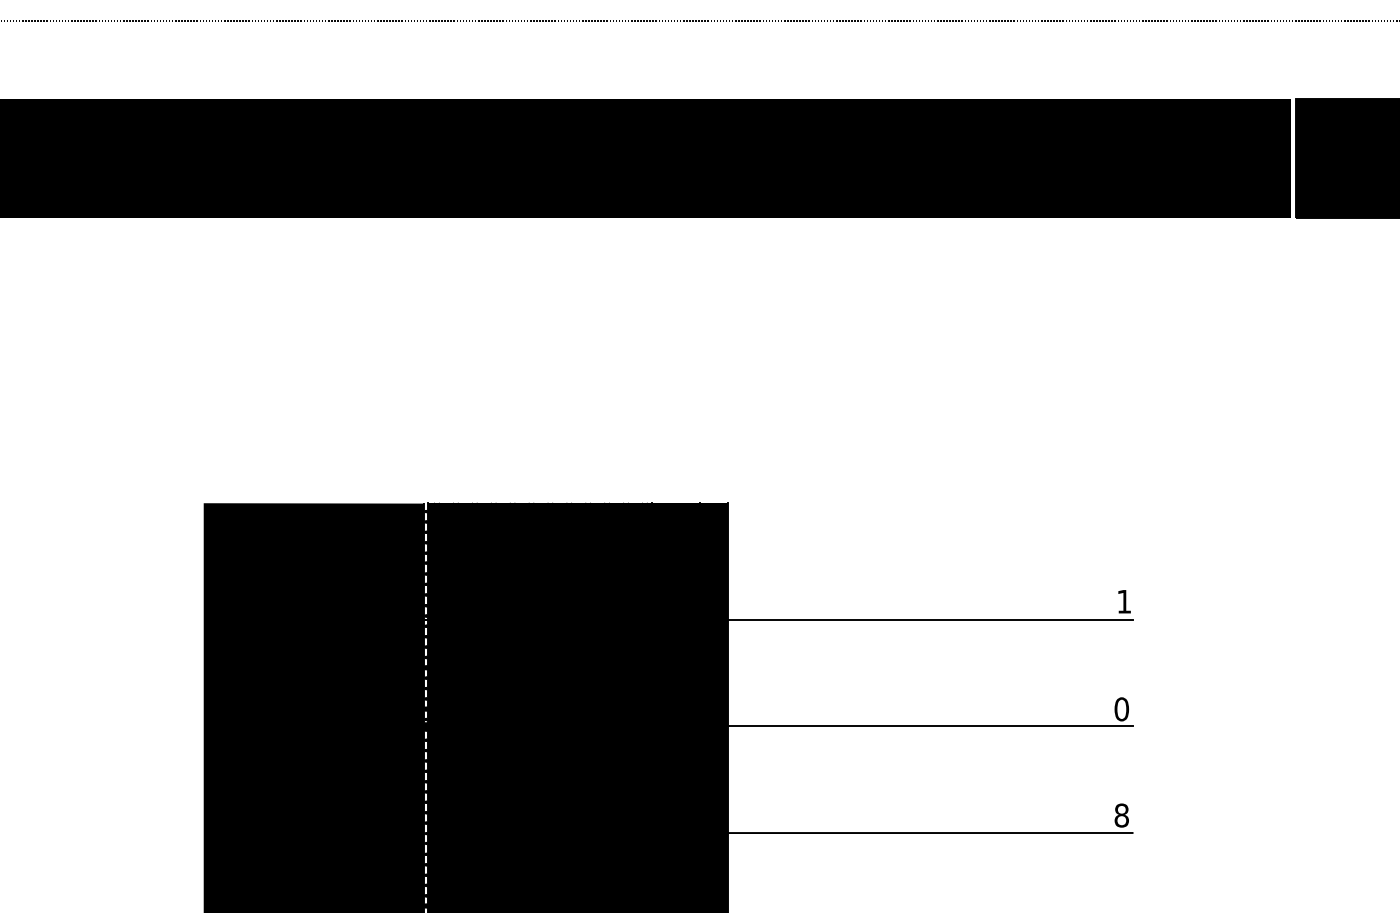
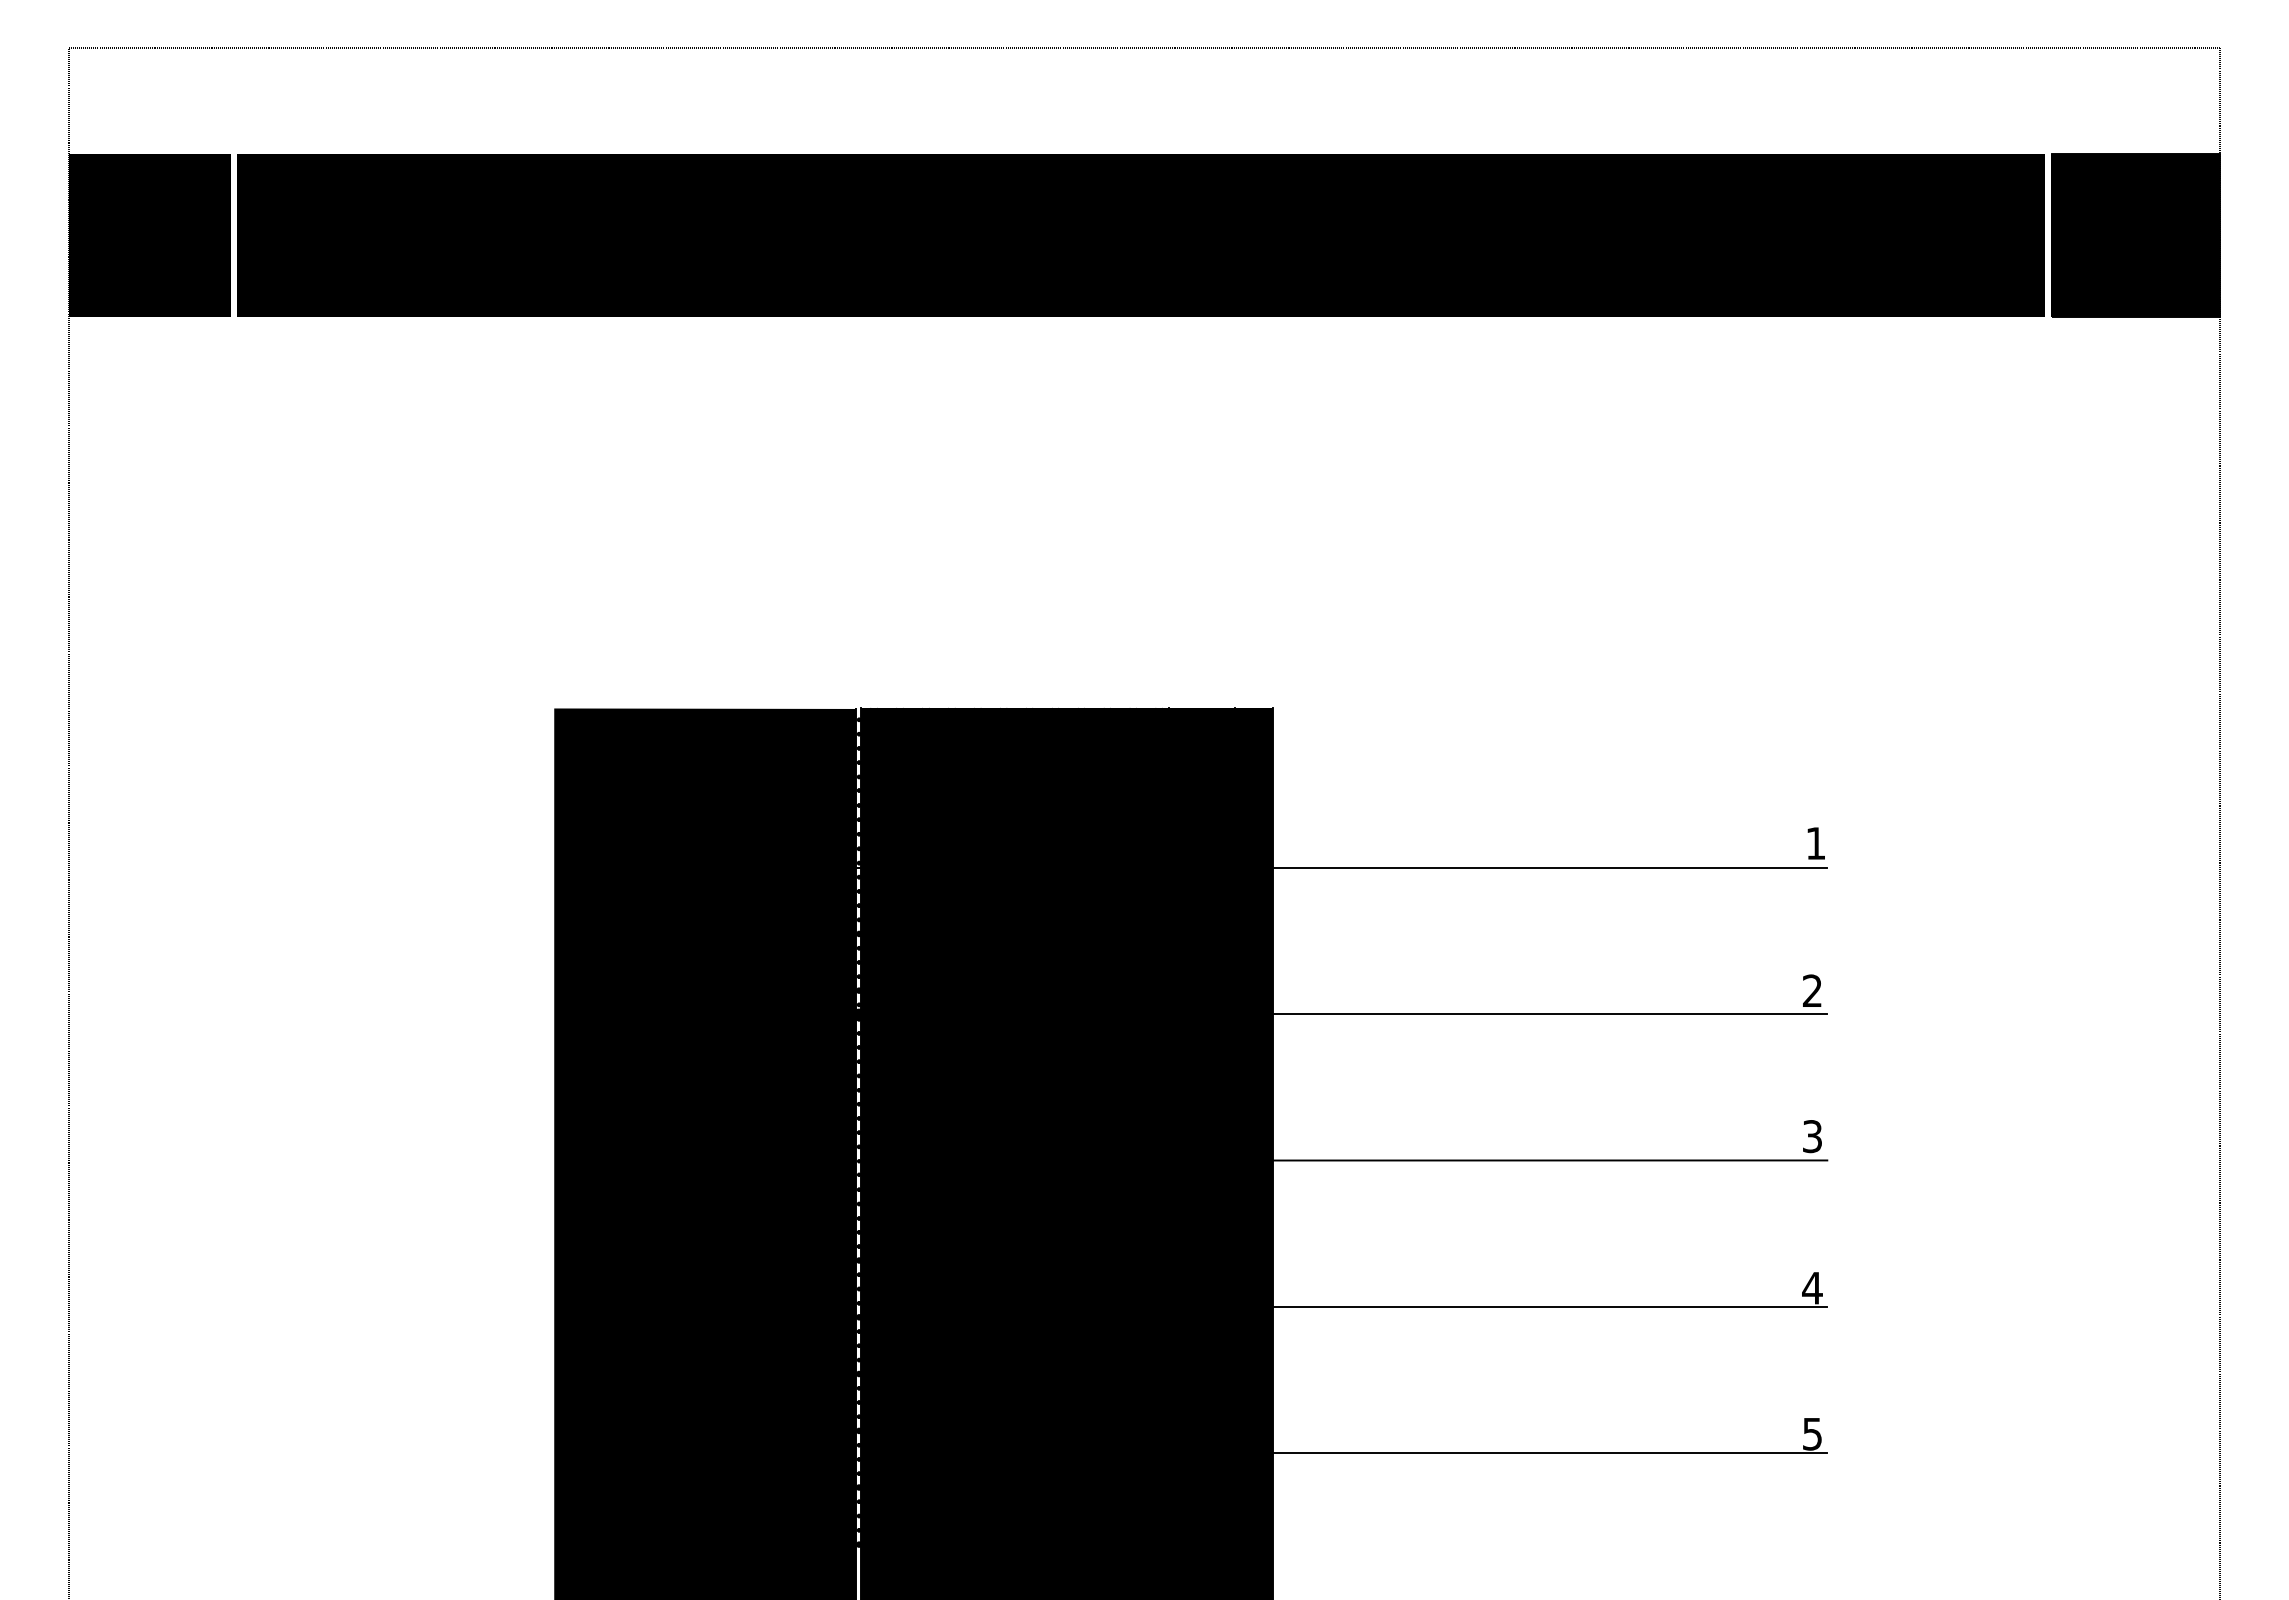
text: (1121, 708) -> (1812, 990), 0 -> 2
text: (1121, 815) -> (1812, 1136), 8 -> 3

